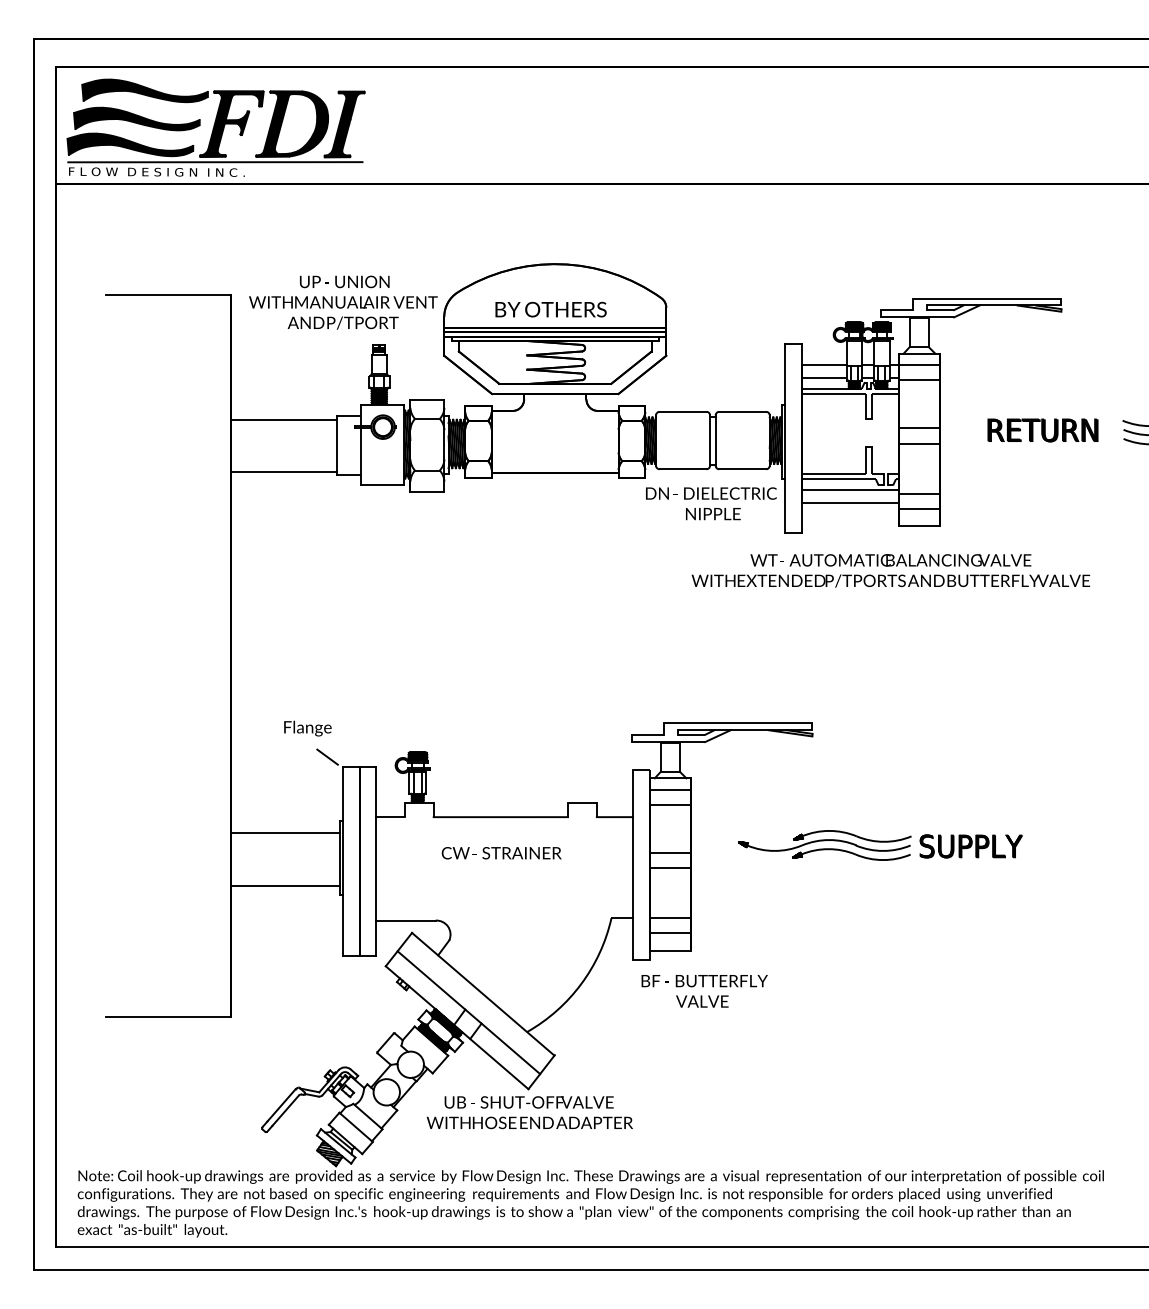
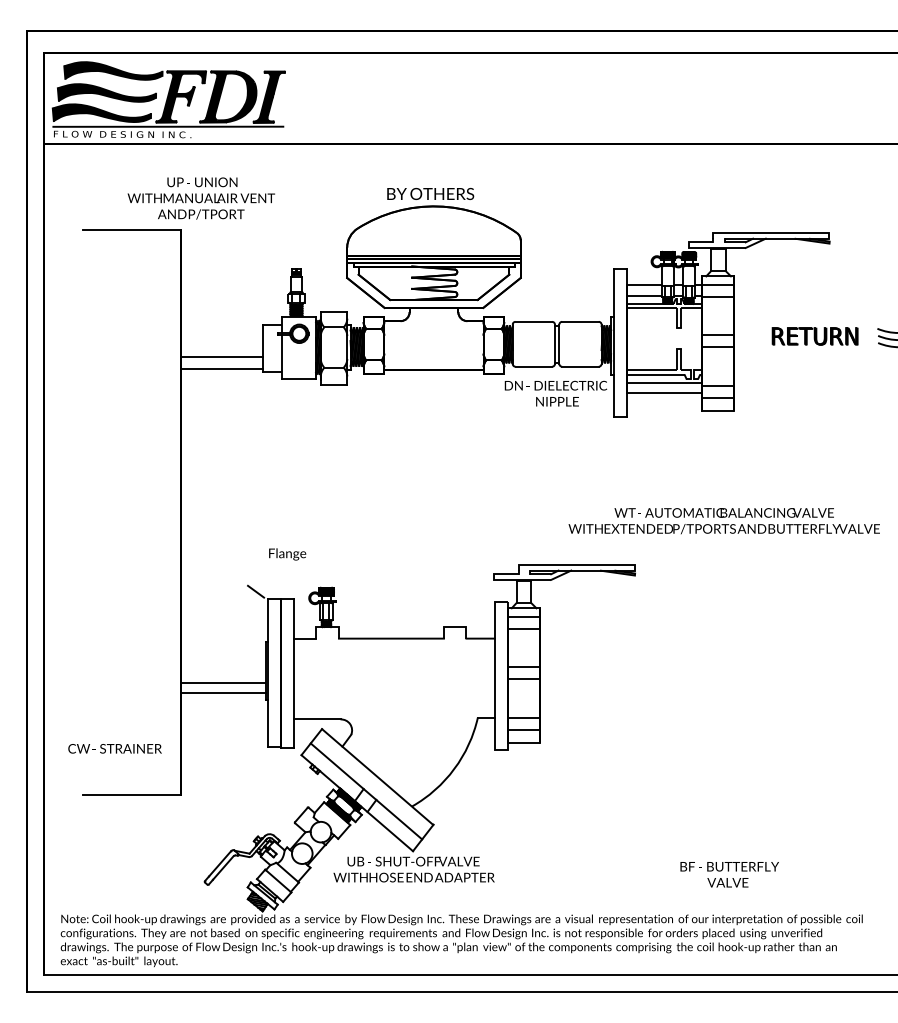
text: (342, 302) -> (200, 198), moved
text: (550, 309) -> (430, 193), moved
line: (283, 419) -> (221, 356), moved
text: (889, 571) -> (723, 521), moved
text: (307, 728) -> (287, 554), moved
line: (284, 833) -> (222, 683), moved
part: (879, 845) -> (687, 660), removed
text: (500, 852) -> (114, 748), moved
text: (704, 991) -> (729, 874), moved

